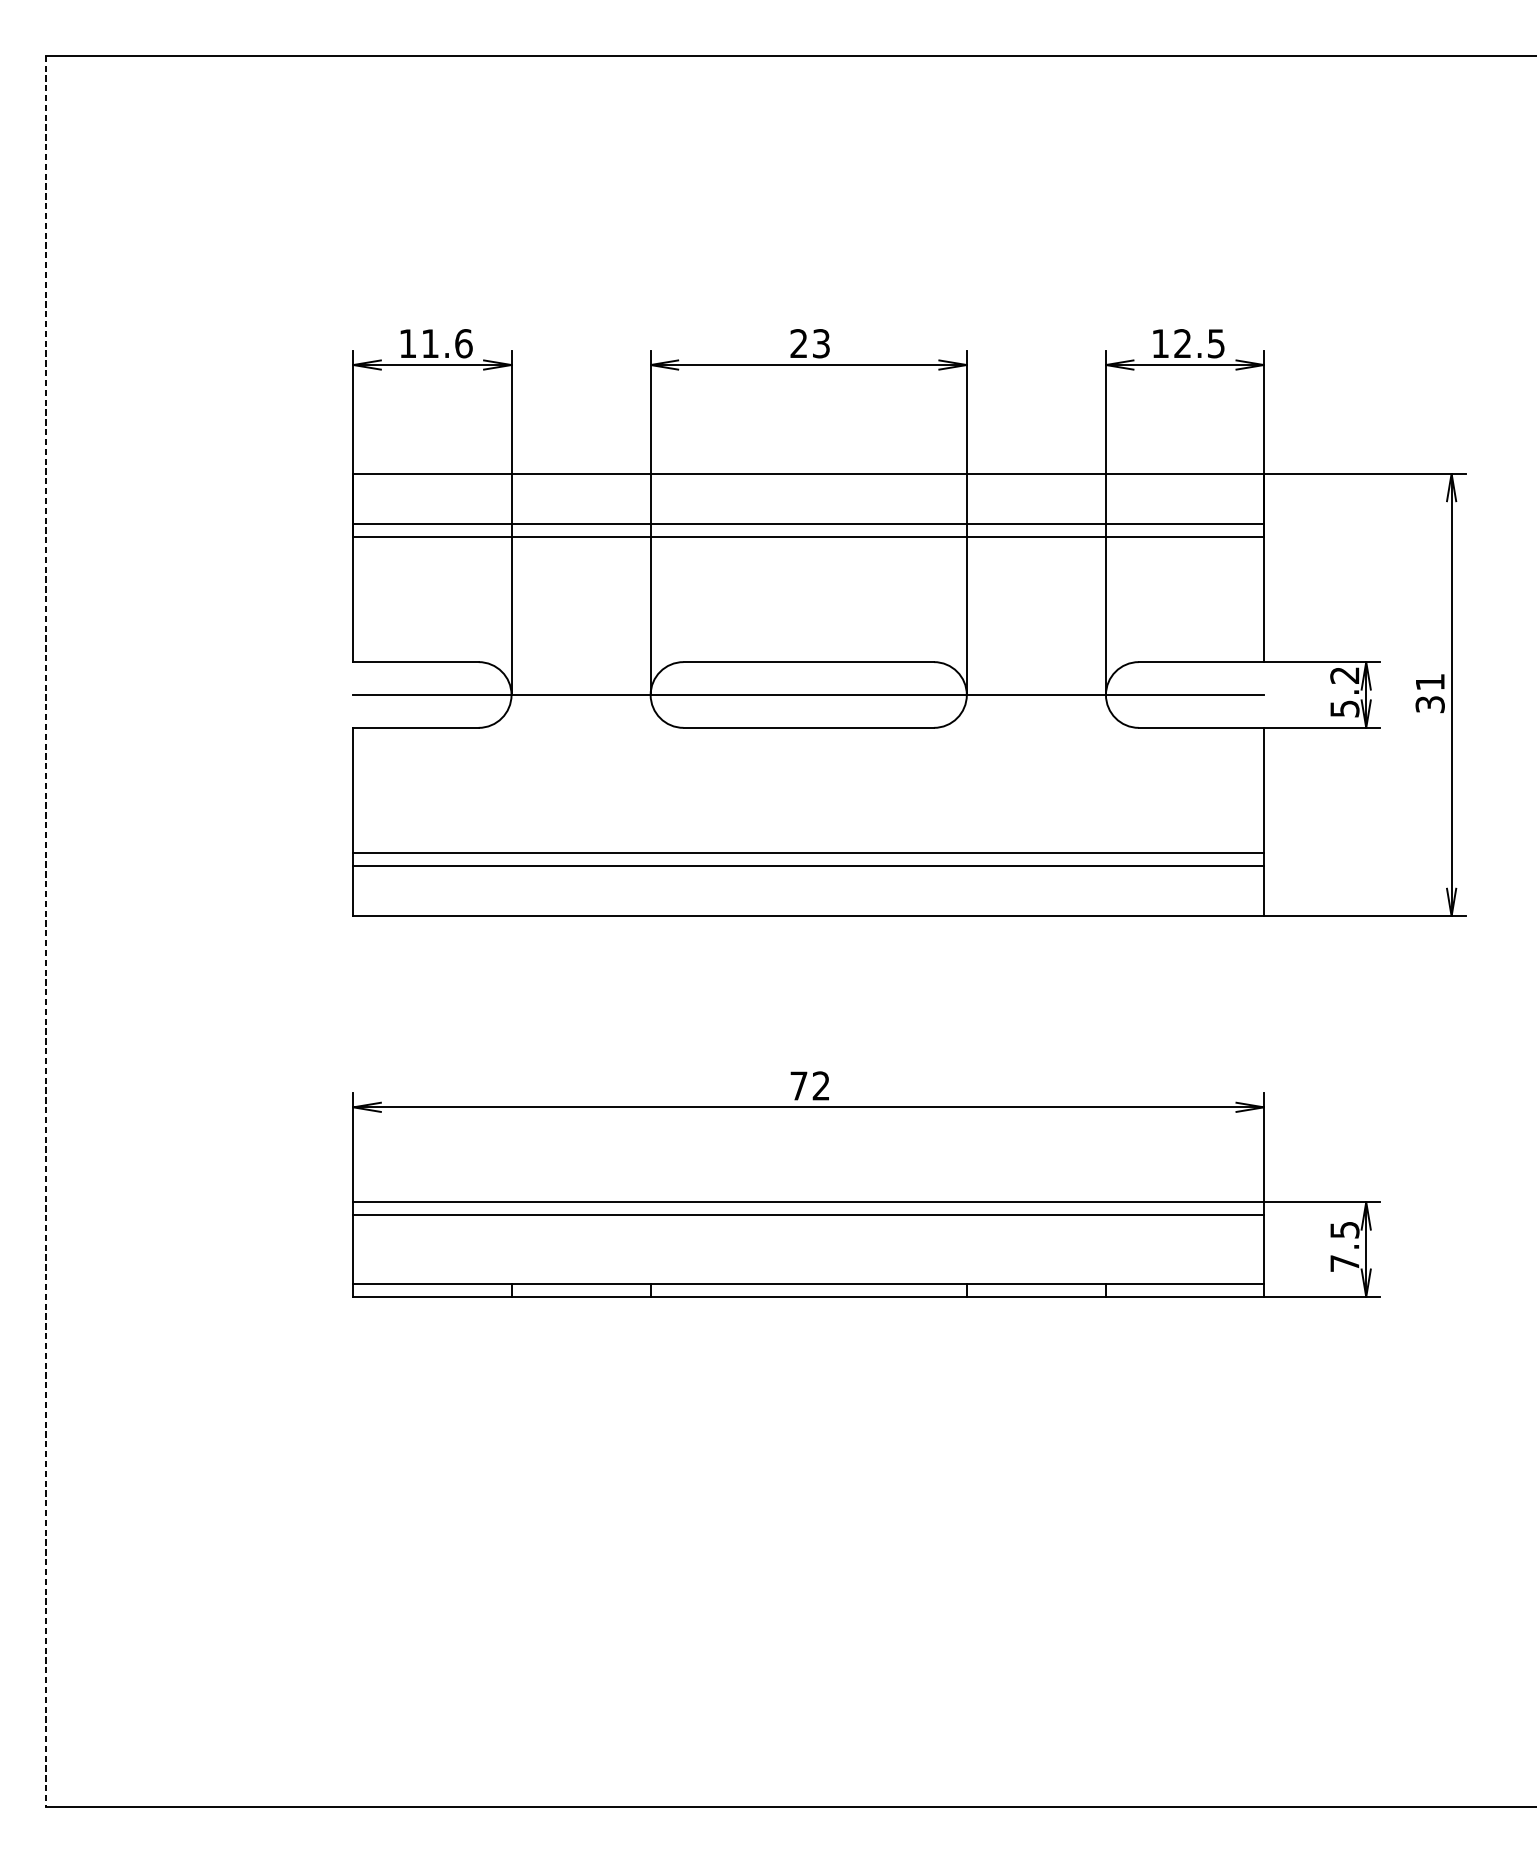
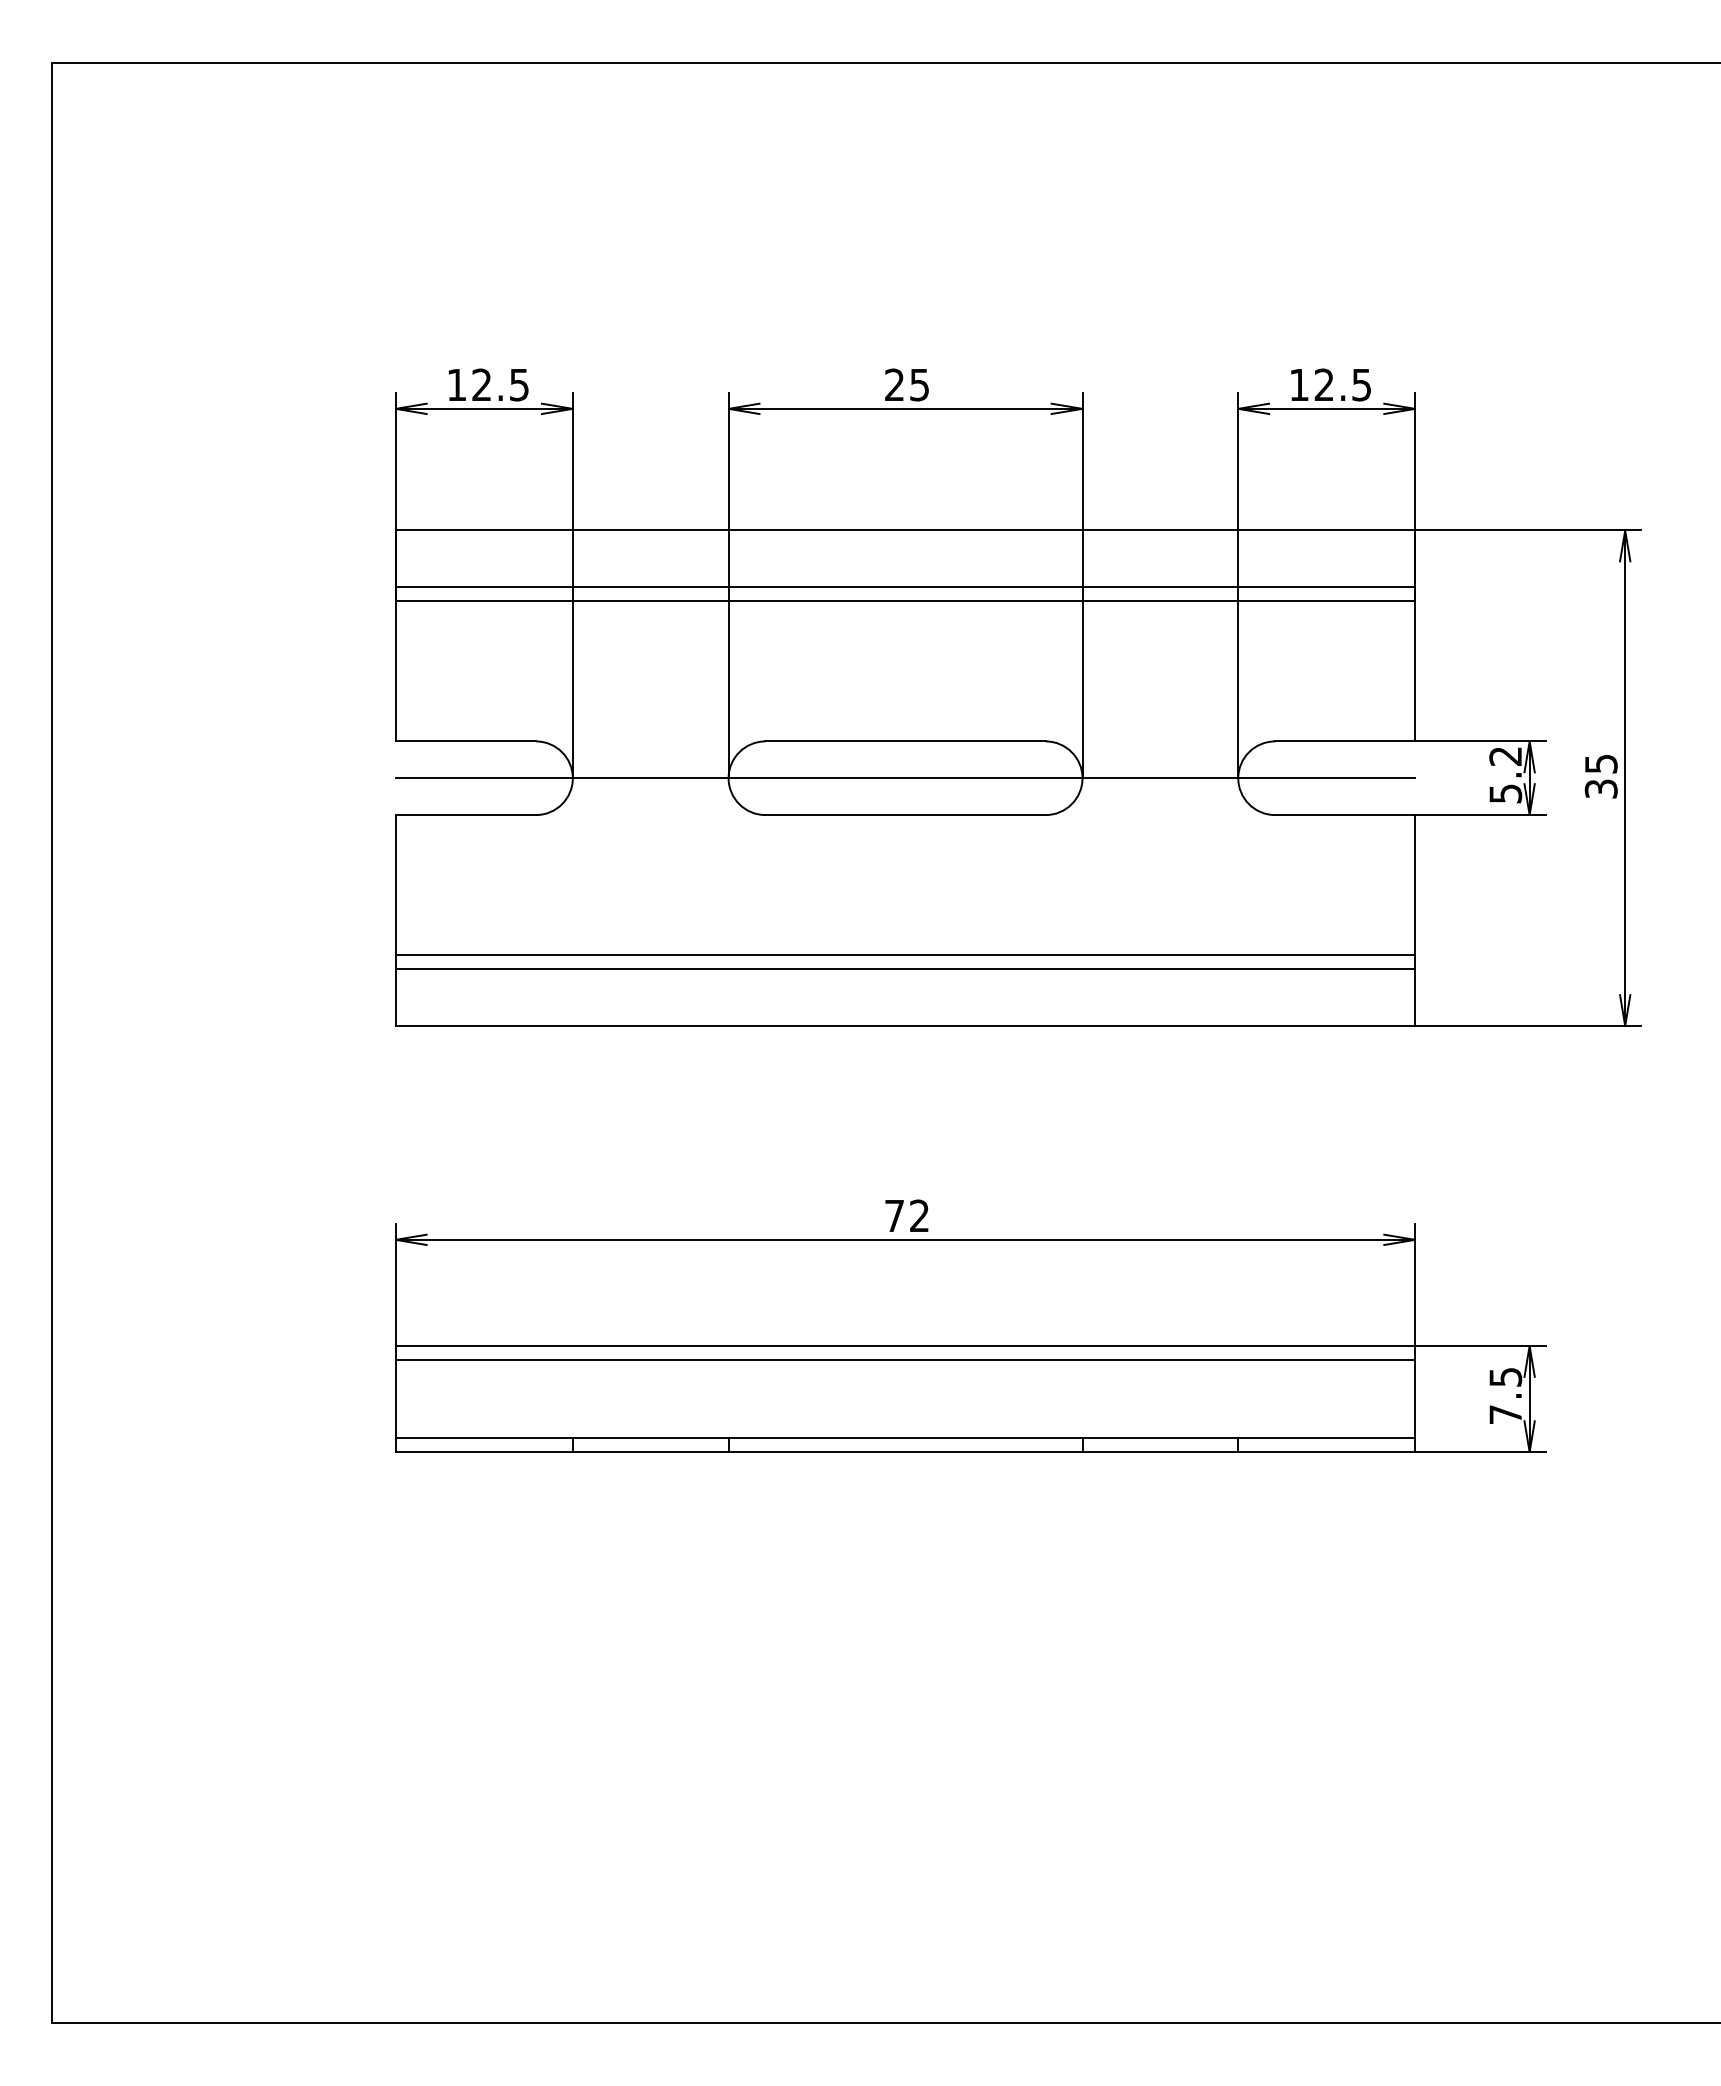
text: (446, 343) -> (500, 384), 11.6 -> 12.5
text: (821, 343) -> (919, 384), 23 -> 25
text: (1430, 682) -> (1601, 764), 31 -> 35
line: (45, 931) -> (51, 1043), dashed -> solid

